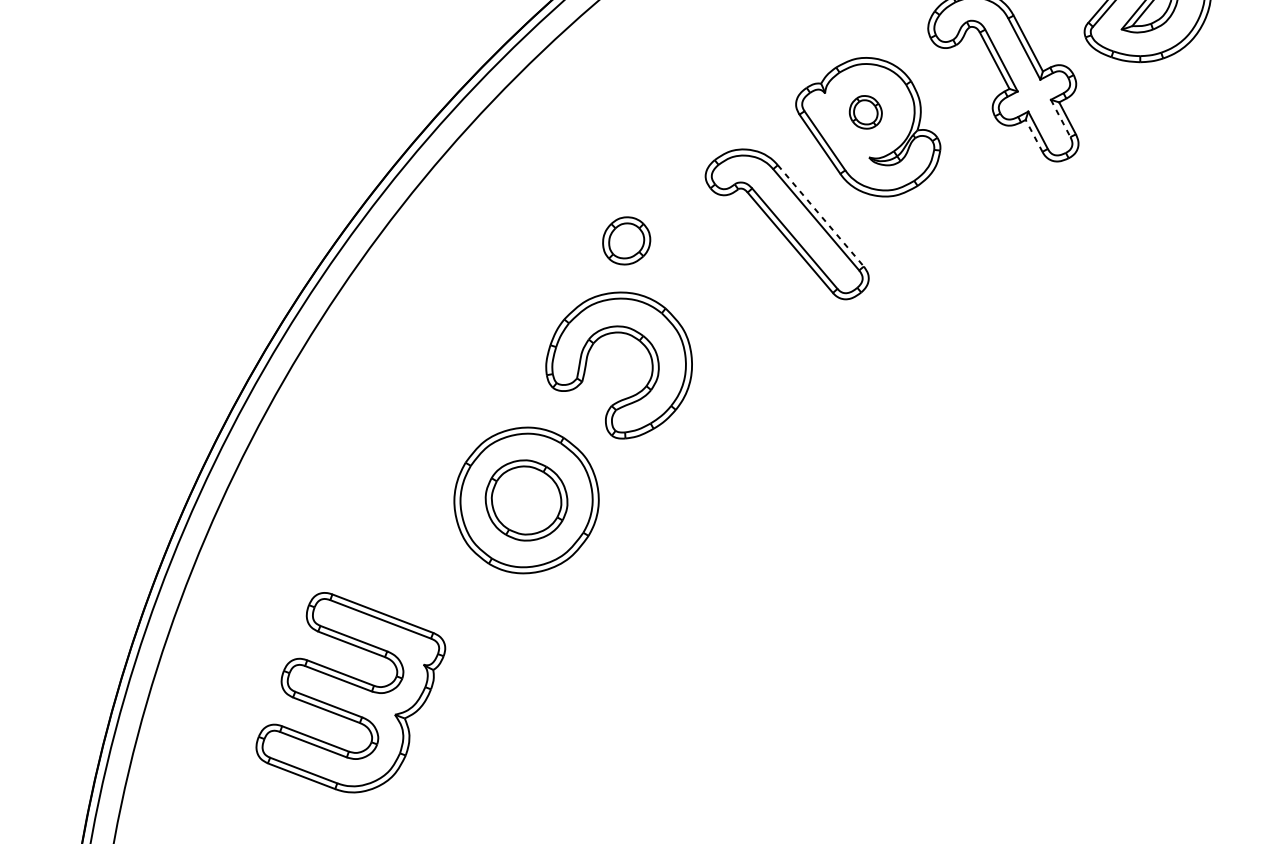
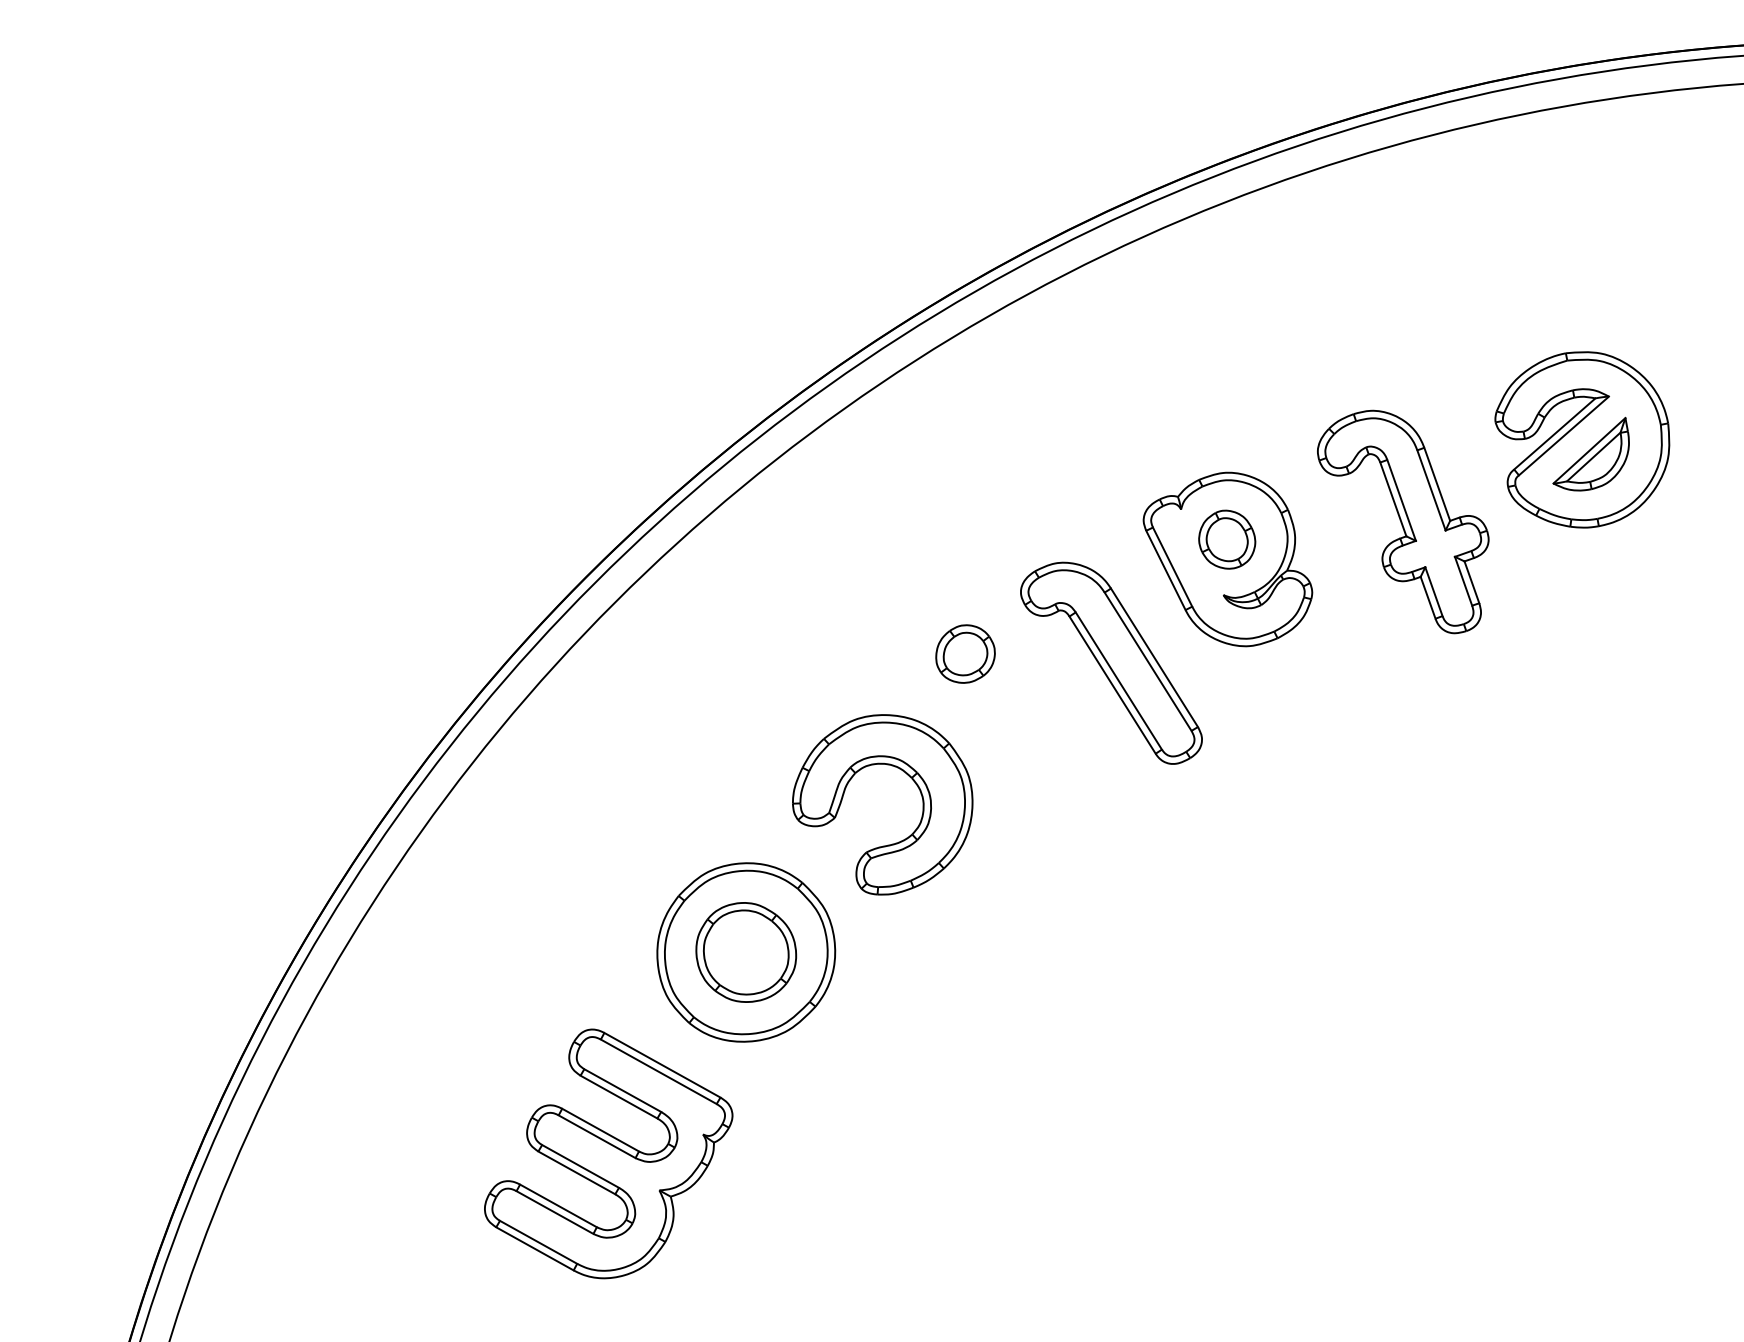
part: (865, 112) -> (1227, 539), size x1.43
line: (1060, 118) -> (1463, 581), dashed -> solid
line: (1033, 135) -> (1427, 597), dashed -> solid
line: (820, 215) -> (1154, 657), dashed -> solid
part: (626, 240) -> (965, 653), moved
part: (349, 690) -> (608, 1153), moved

